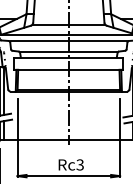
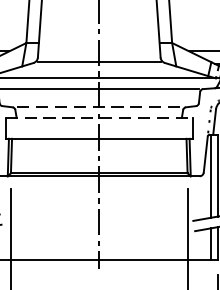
line: (68, 51) -> (98, 107), solid -> dashed
line: (69, 57) -> (100, 117), solid -> dashed

